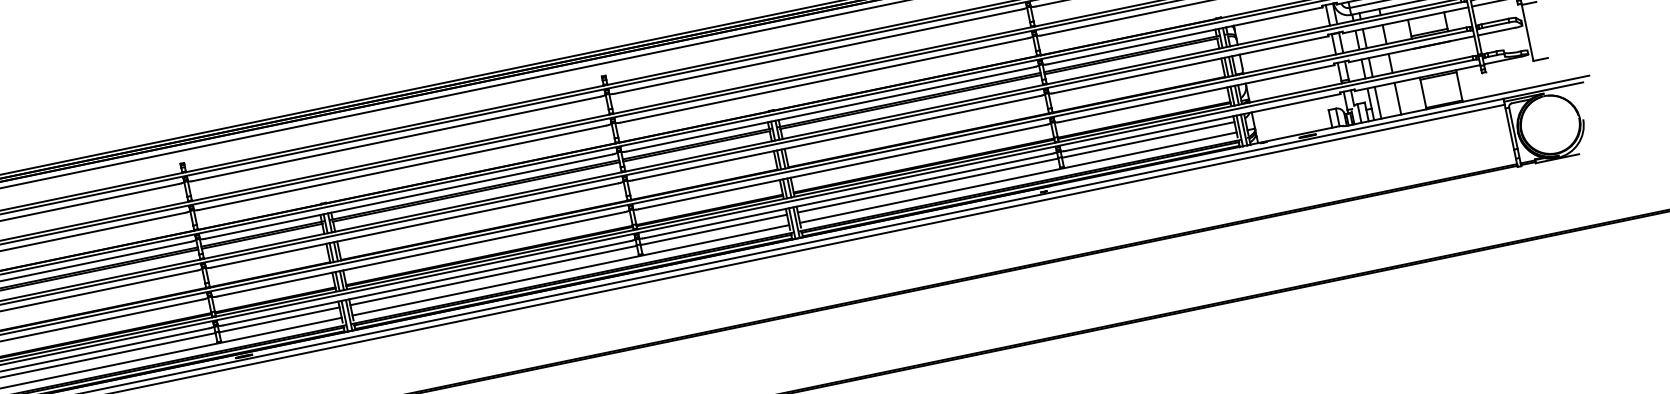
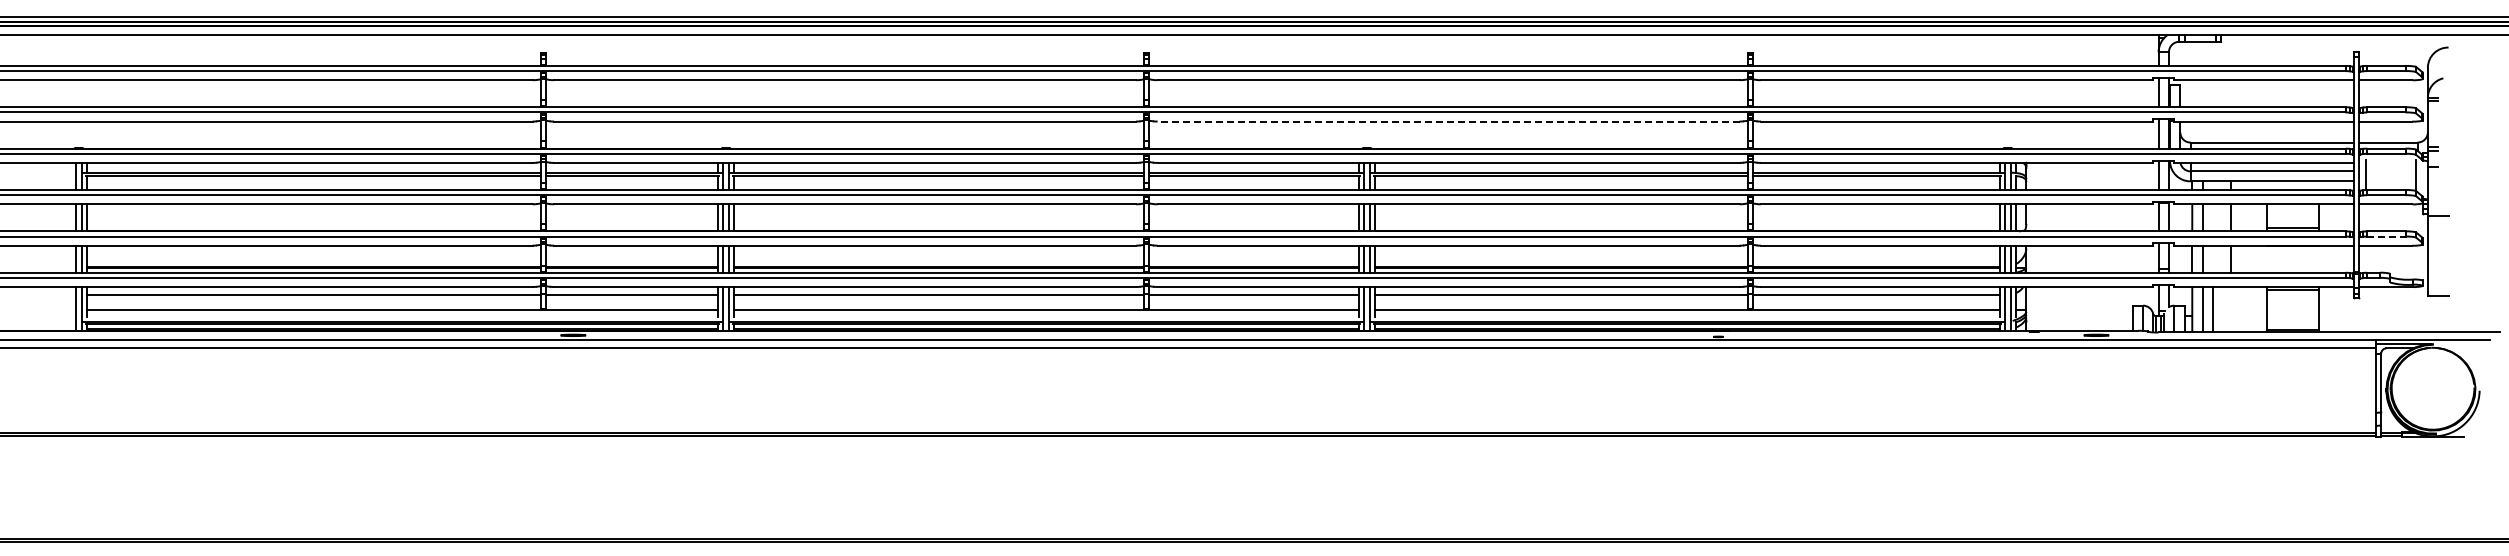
line: (1495, 25) -> (2386, 236), solid -> dashed
line: (824, 80) -> (1448, 121), solid -> dashed
line: (1398, 98) -> (2213, 309), moved

